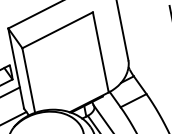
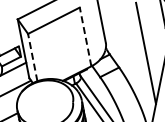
line: (100, 51) -> (85, 36), solid -> dashed
line: (28, 80) -> (32, 57), solid -> dashed

